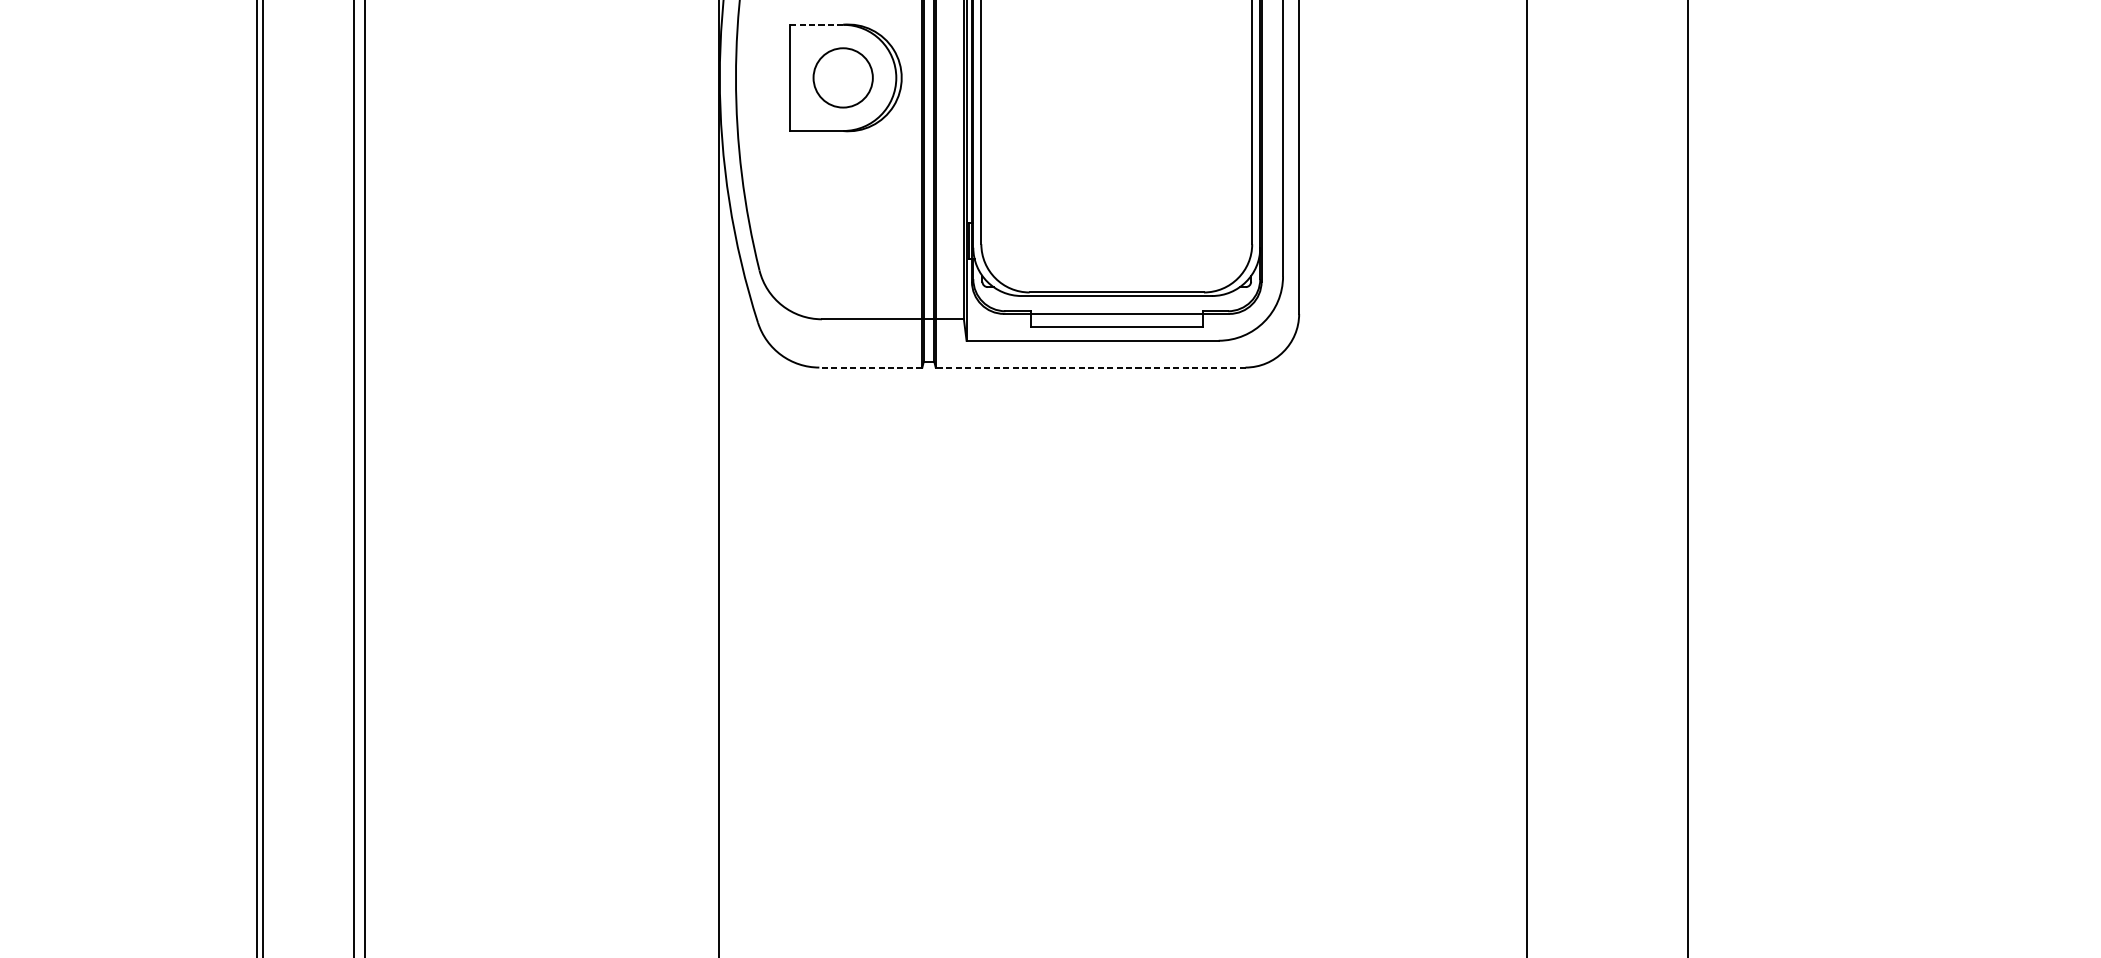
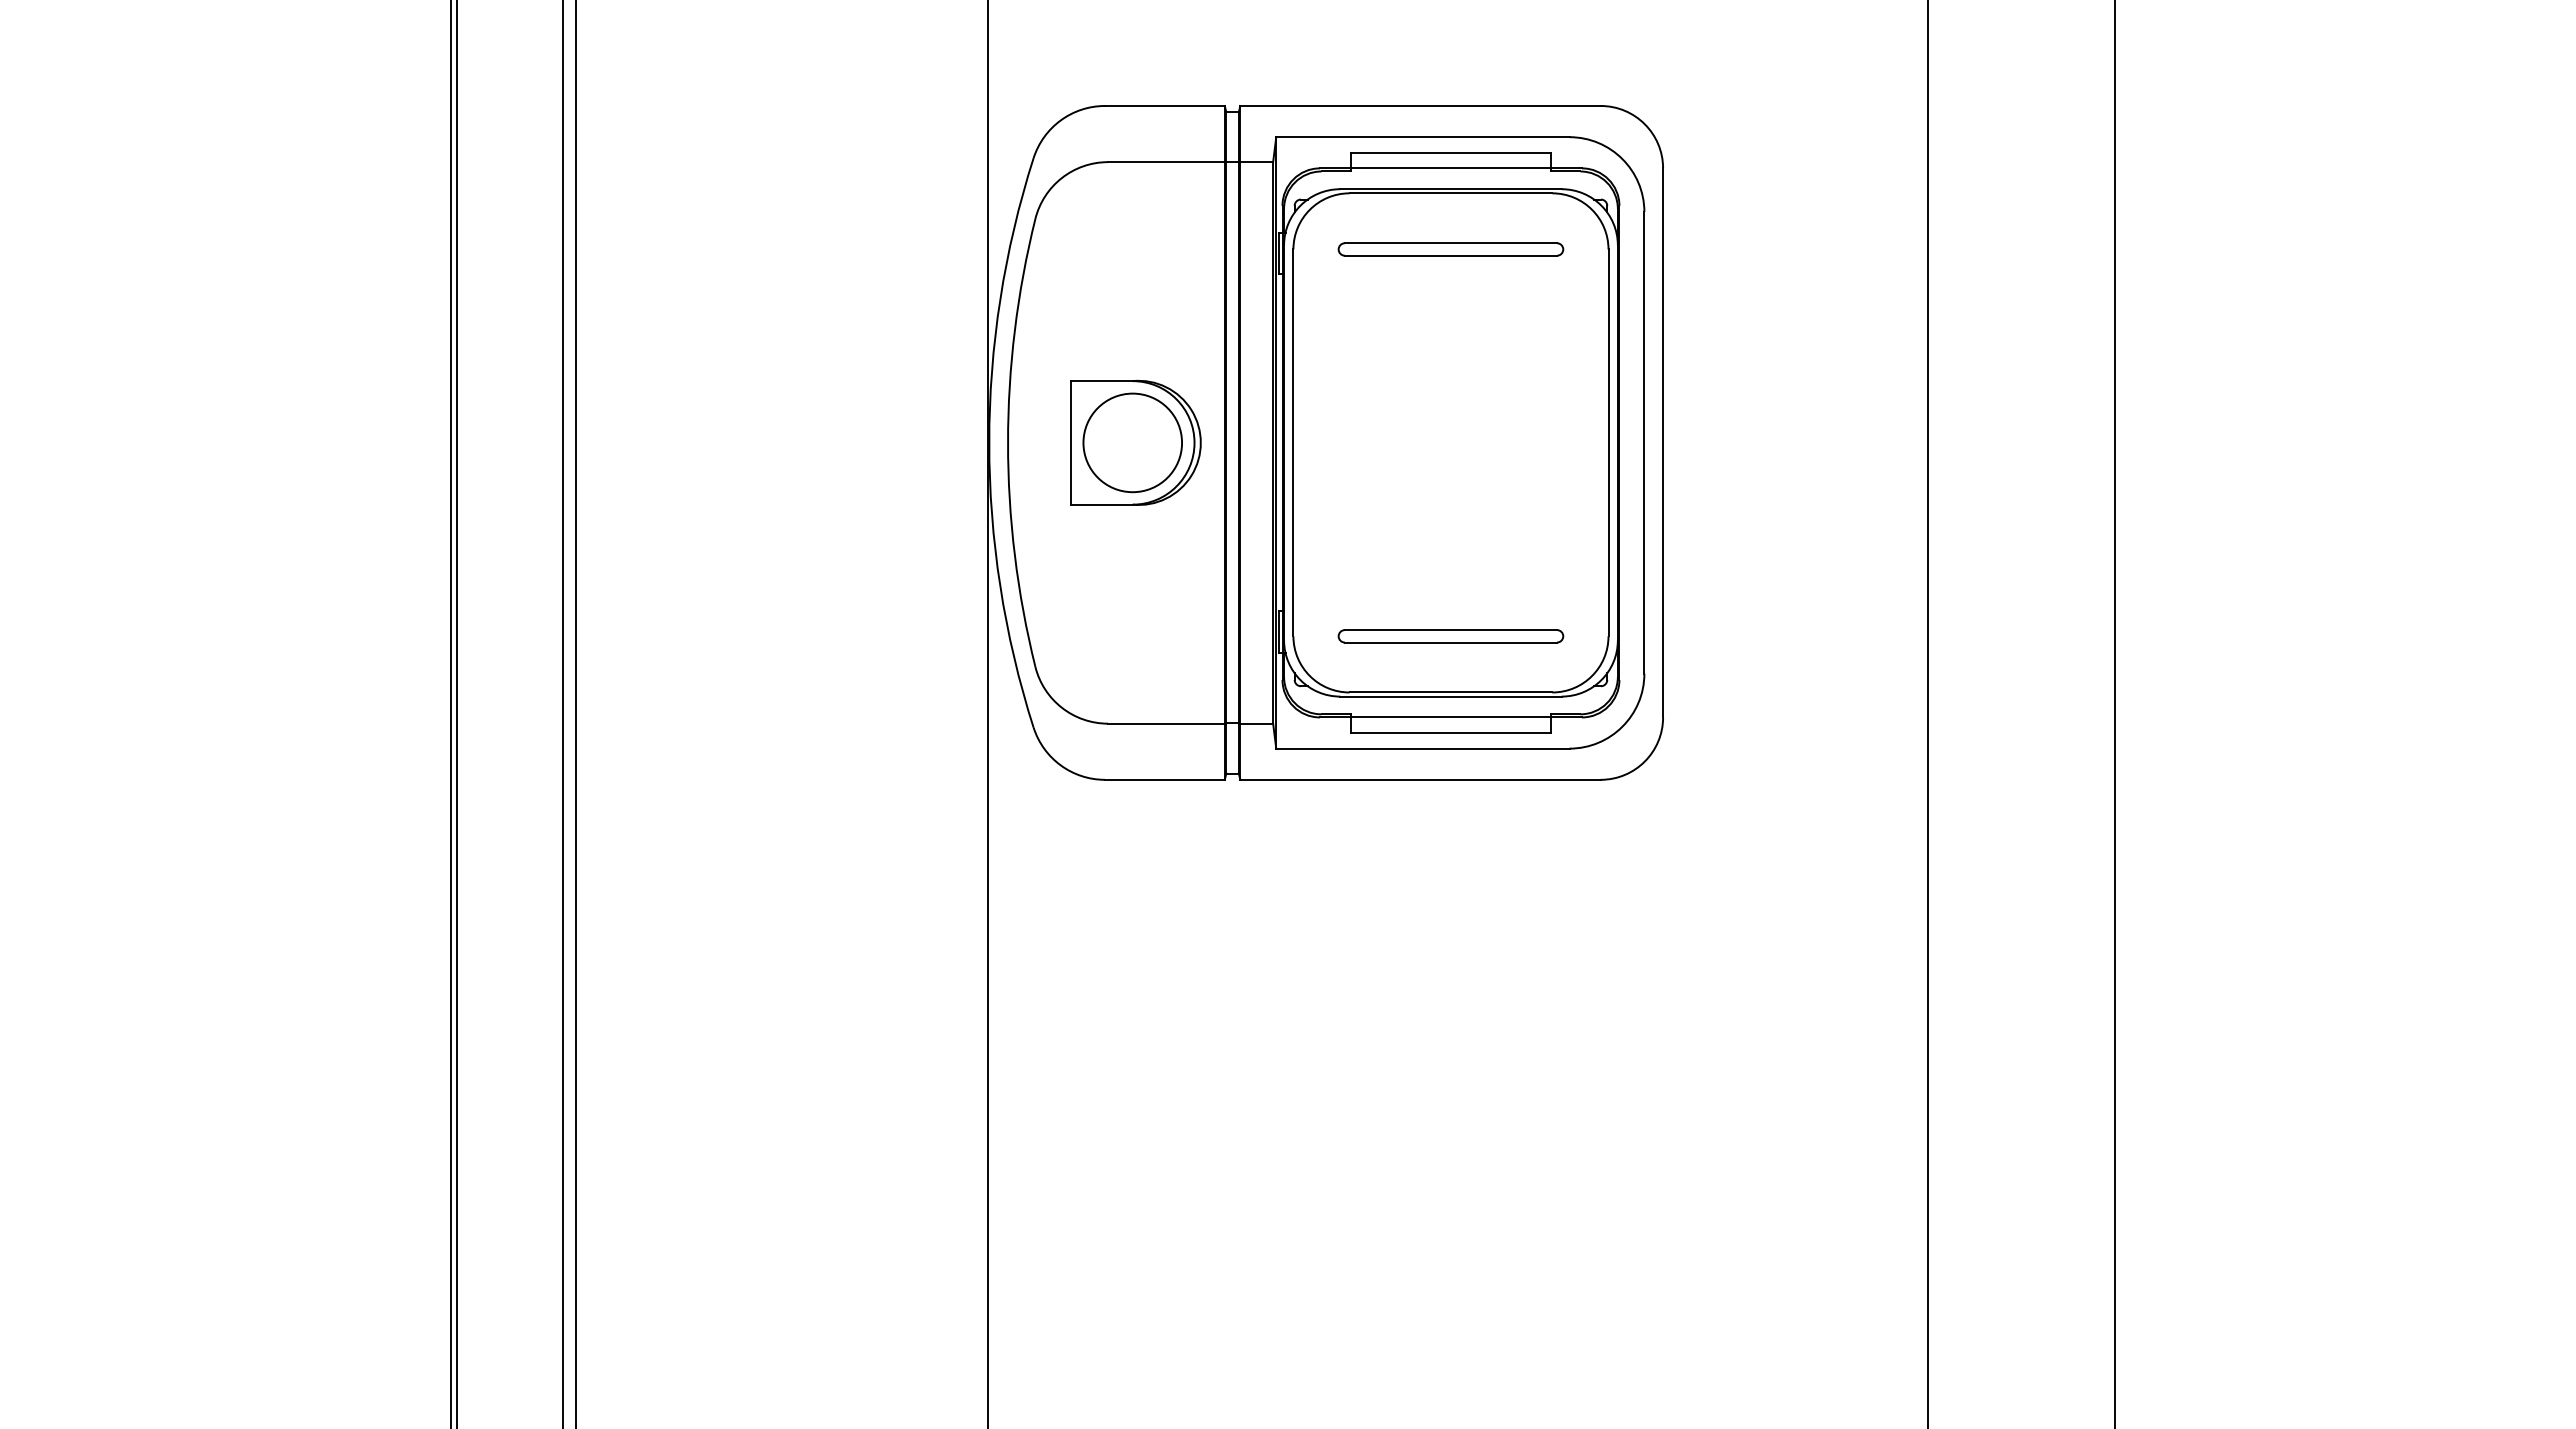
line: (816, 25) -> (1101, 381), dashed -> solid
circle: (842, 77) -> (1132, 442), size x1.43
part: (1116, 244) -> (1450, 636), added
line: (870, 367) -> (1164, 779), dashed -> solid
line: (1090, 367) -> (1420, 779), dashed -> solid

